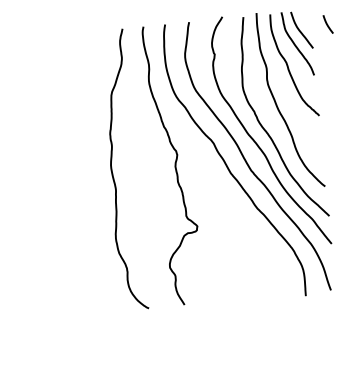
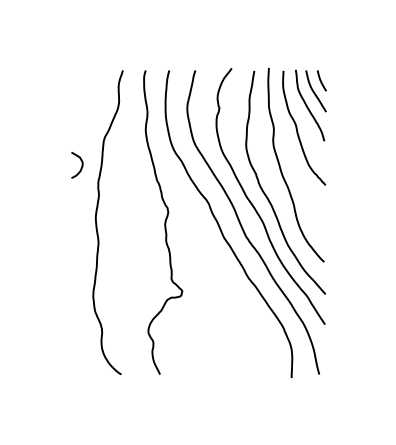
curve: (327, 24) -> (321, 80), moved
curve: (93, 119) -> (81, 165), added

